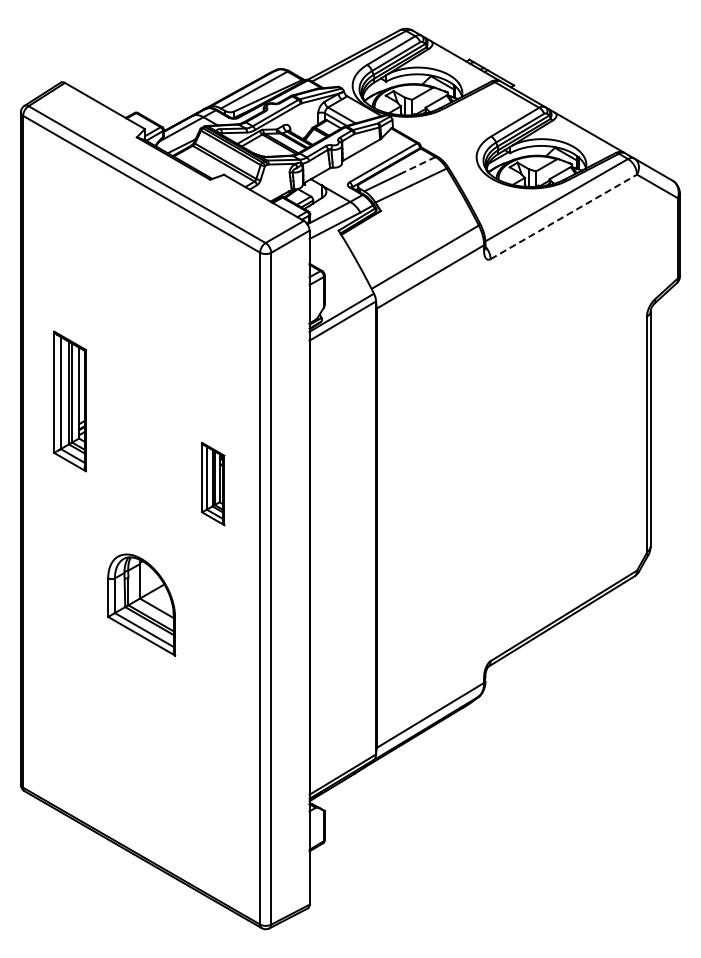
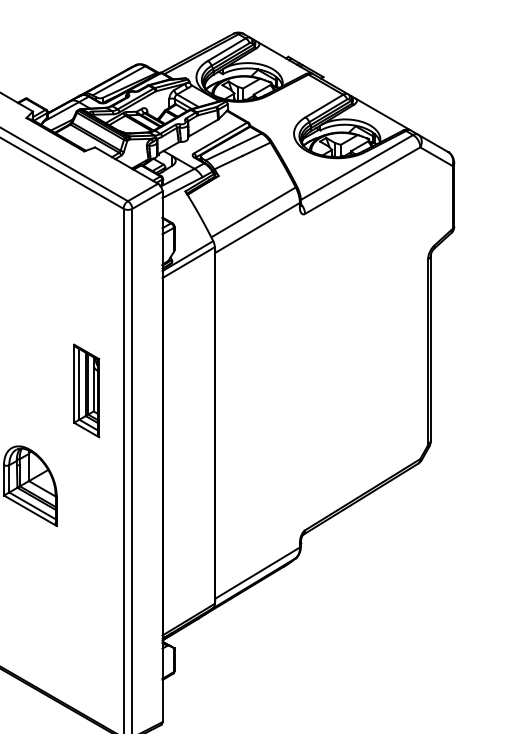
line: (417, 165) -> (247, 140), dashed -> solid
line: (563, 216) -> (362, 180), dashed -> solid
part: (213, 483) -> (86, 390), size x1.43

